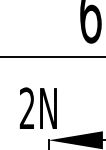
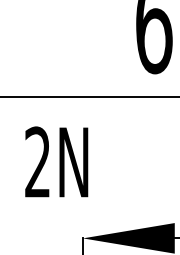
text: (37, 107) -> (55, 160), moved

